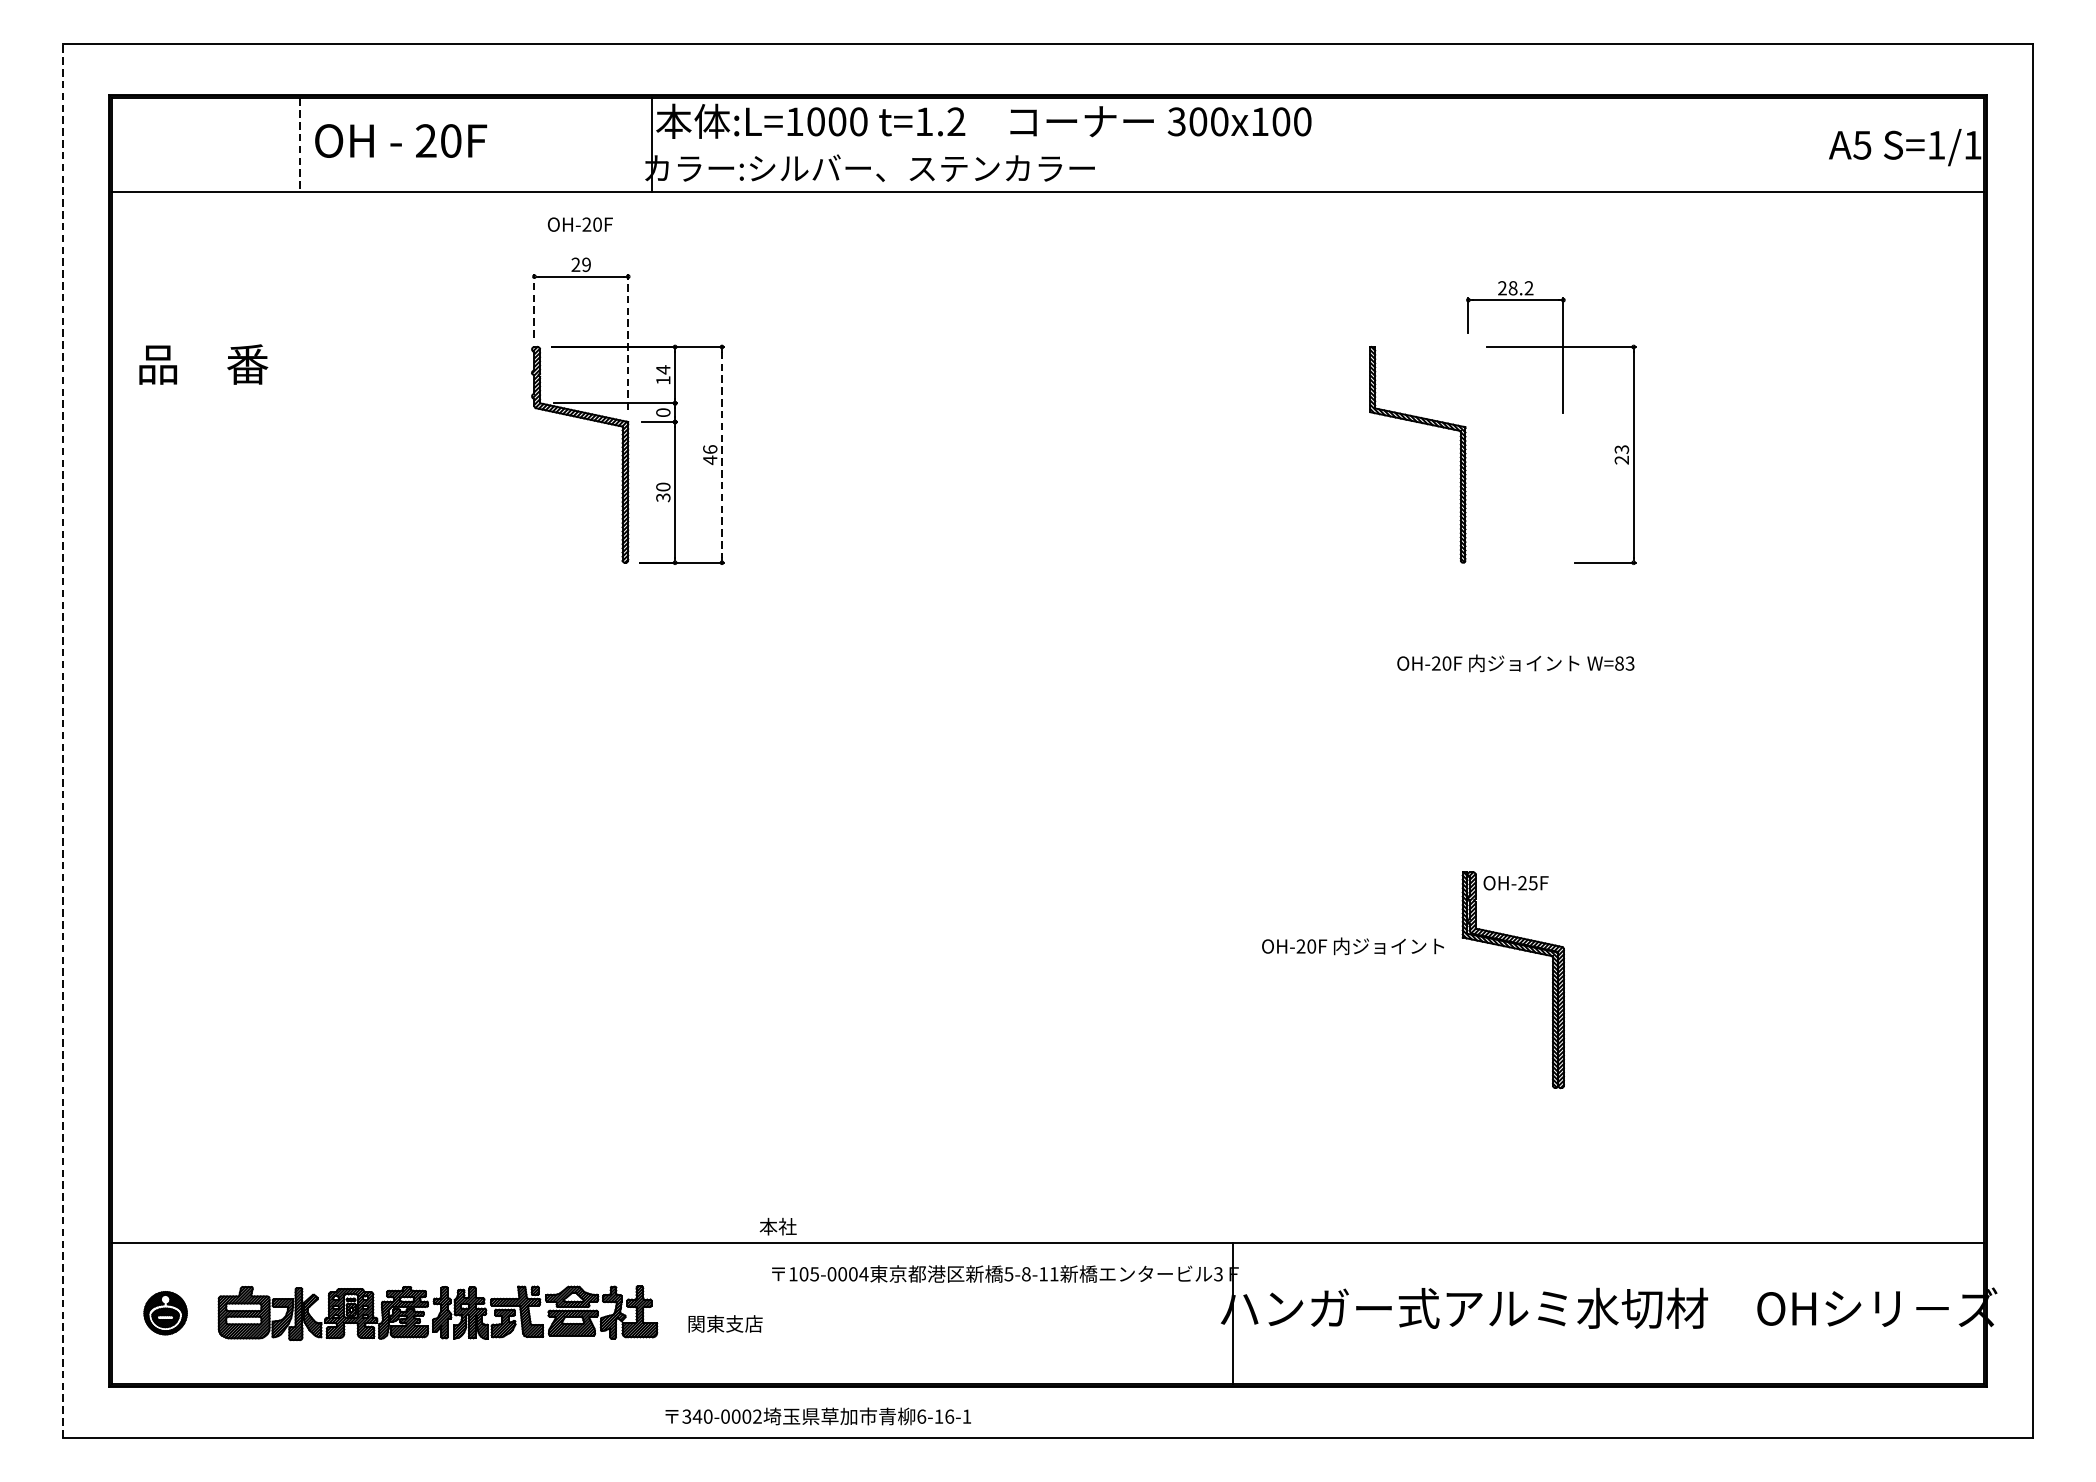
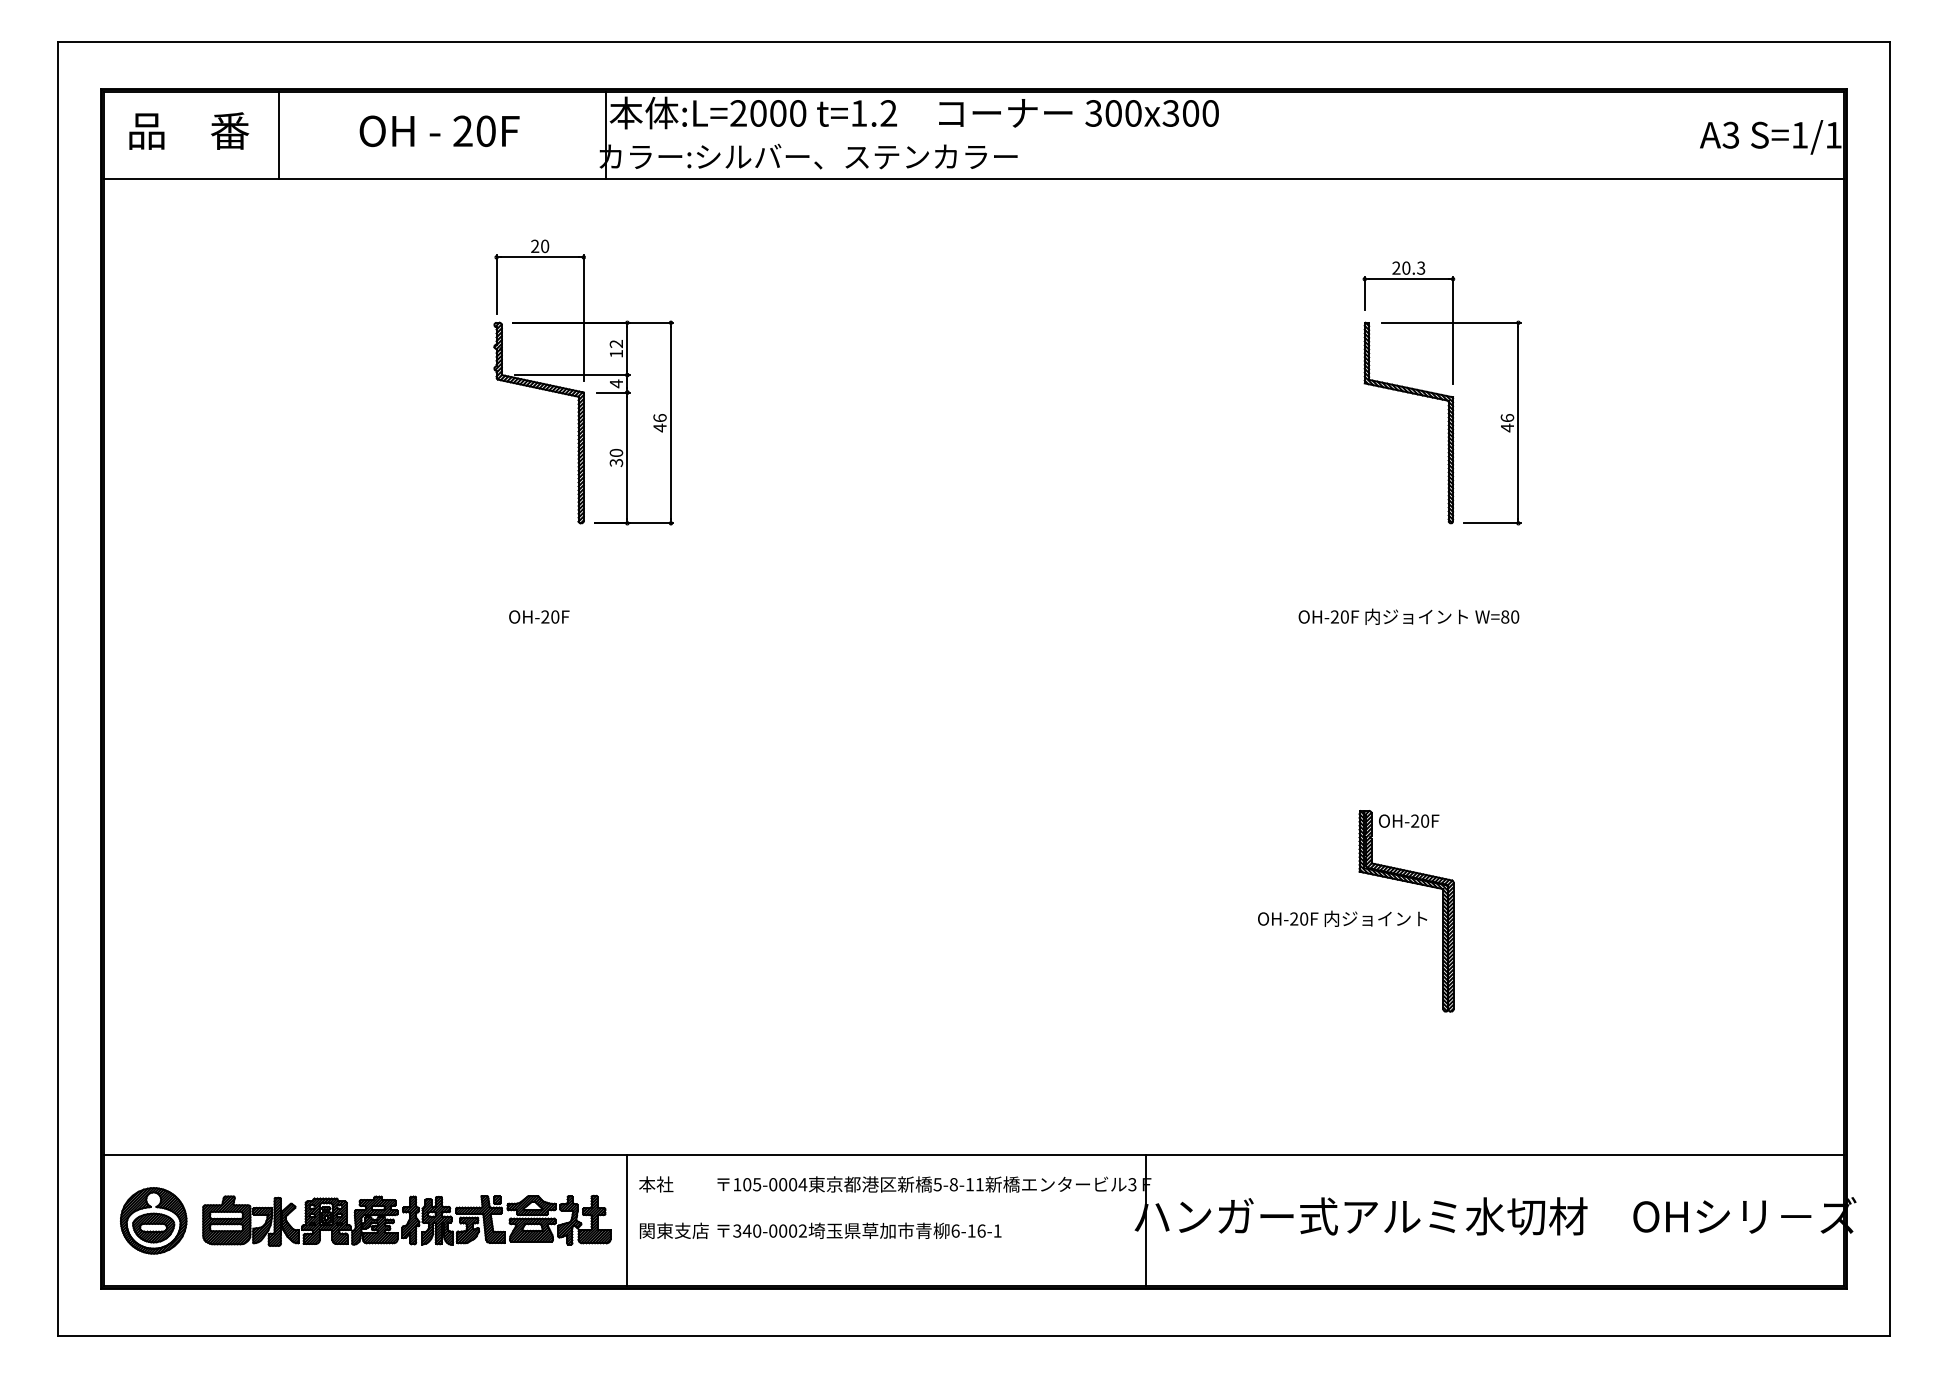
text: (794, 121) -> (738, 113), :L=1000 -> :L=2000
text: (1259, 121) -> (1170, 113), 300x100 -> 300x300
text: (400, 141) -> (439, 131), moved
text: (1861, 144) -> (1730, 134), A5 -> A3
line: (299, 145) -> (278, 135), dashed -> solid
text: (580, 224) -> (539, 616), moved
text: (587, 263) -> (545, 245), 29 -> 20
text: (1520, 288) -> (1413, 268), 28.2 -> 20.3
line: (534, 305) -> (496, 284), dashed -> solid
line: (627, 342) -> (583, 318), dashed -> solid
text: (204, 363) -> (189, 130), moved
text: (662, 369) -> (615, 343), 14 -> 12
text: (663, 412) -> (616, 383), 0 -> 4
part: (1426, 425) -> (1416, 395), moved
line: (721, 455) -> (670, 423), dashed -> solid
text: (1621, 455) -> (1507, 423), 23 -> 46
text: (1630, 663) -> (1515, 616), W=83 -> W=80
line: (63, 740) -> (58, 688), dashed -> solid
text: (1532, 882) -> (1424, 820), OH-25F -> OH-20F
text: (1352, 945) -> (1342, 918), moved
text: (778, 1226) -> (656, 1184), moved
part: (165, 1312) -> (153, 1220), size x1.67
line: (675, 1312) -> (627, 1220), added
text: (818, 1416) -> (859, 1230), moved

